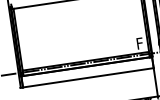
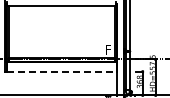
line: (87, 77) -> (61, 71), solid -> dashed

